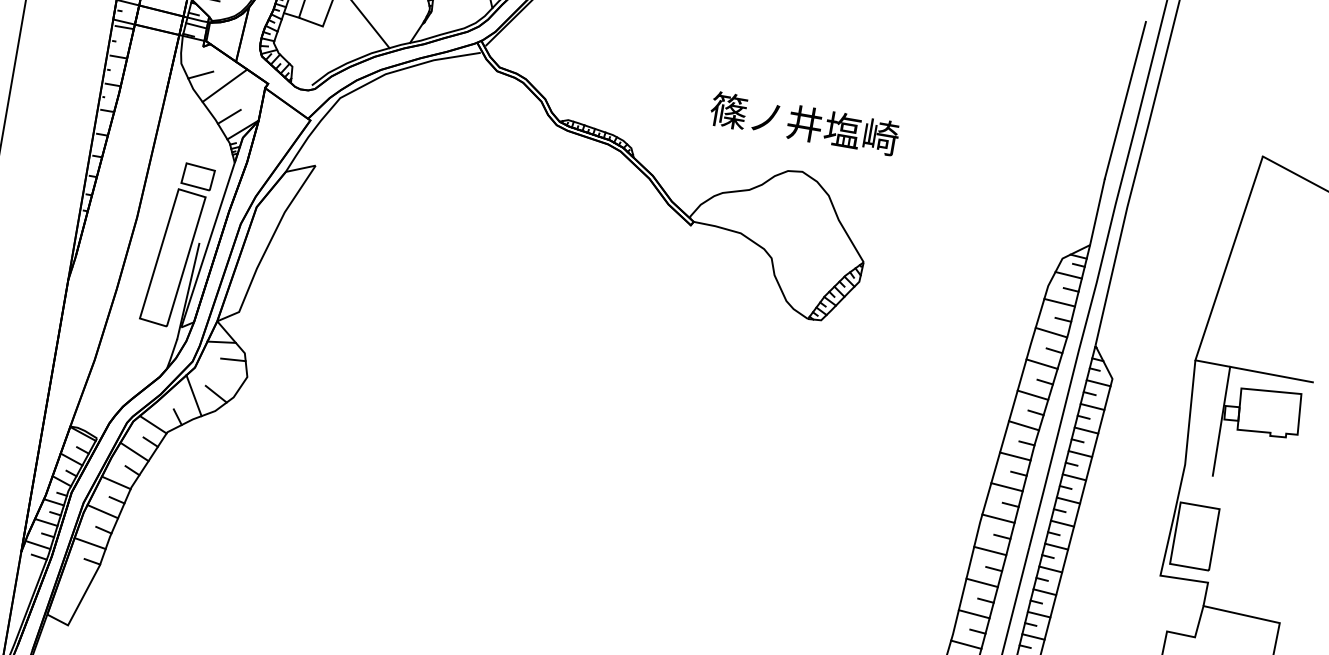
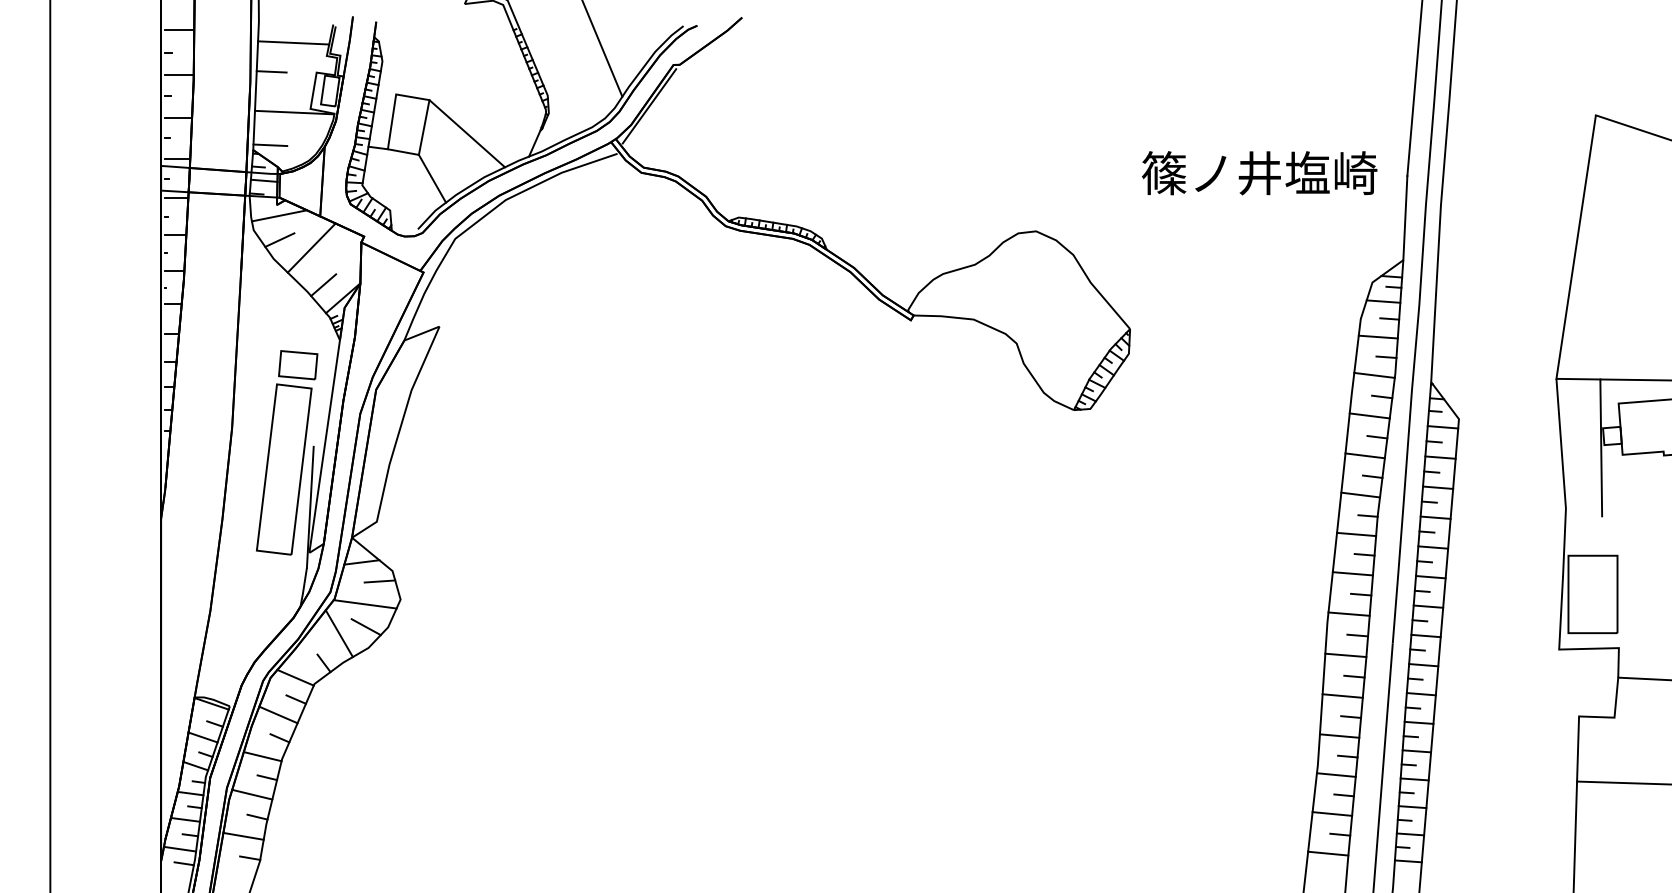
line: (330, 47) -> (432, 178), added
line: (203, 55) -> (279, 215), added
text: (804, 124) -> (1259, 173), moved
line: (218, 376) -> (364, 604), added

